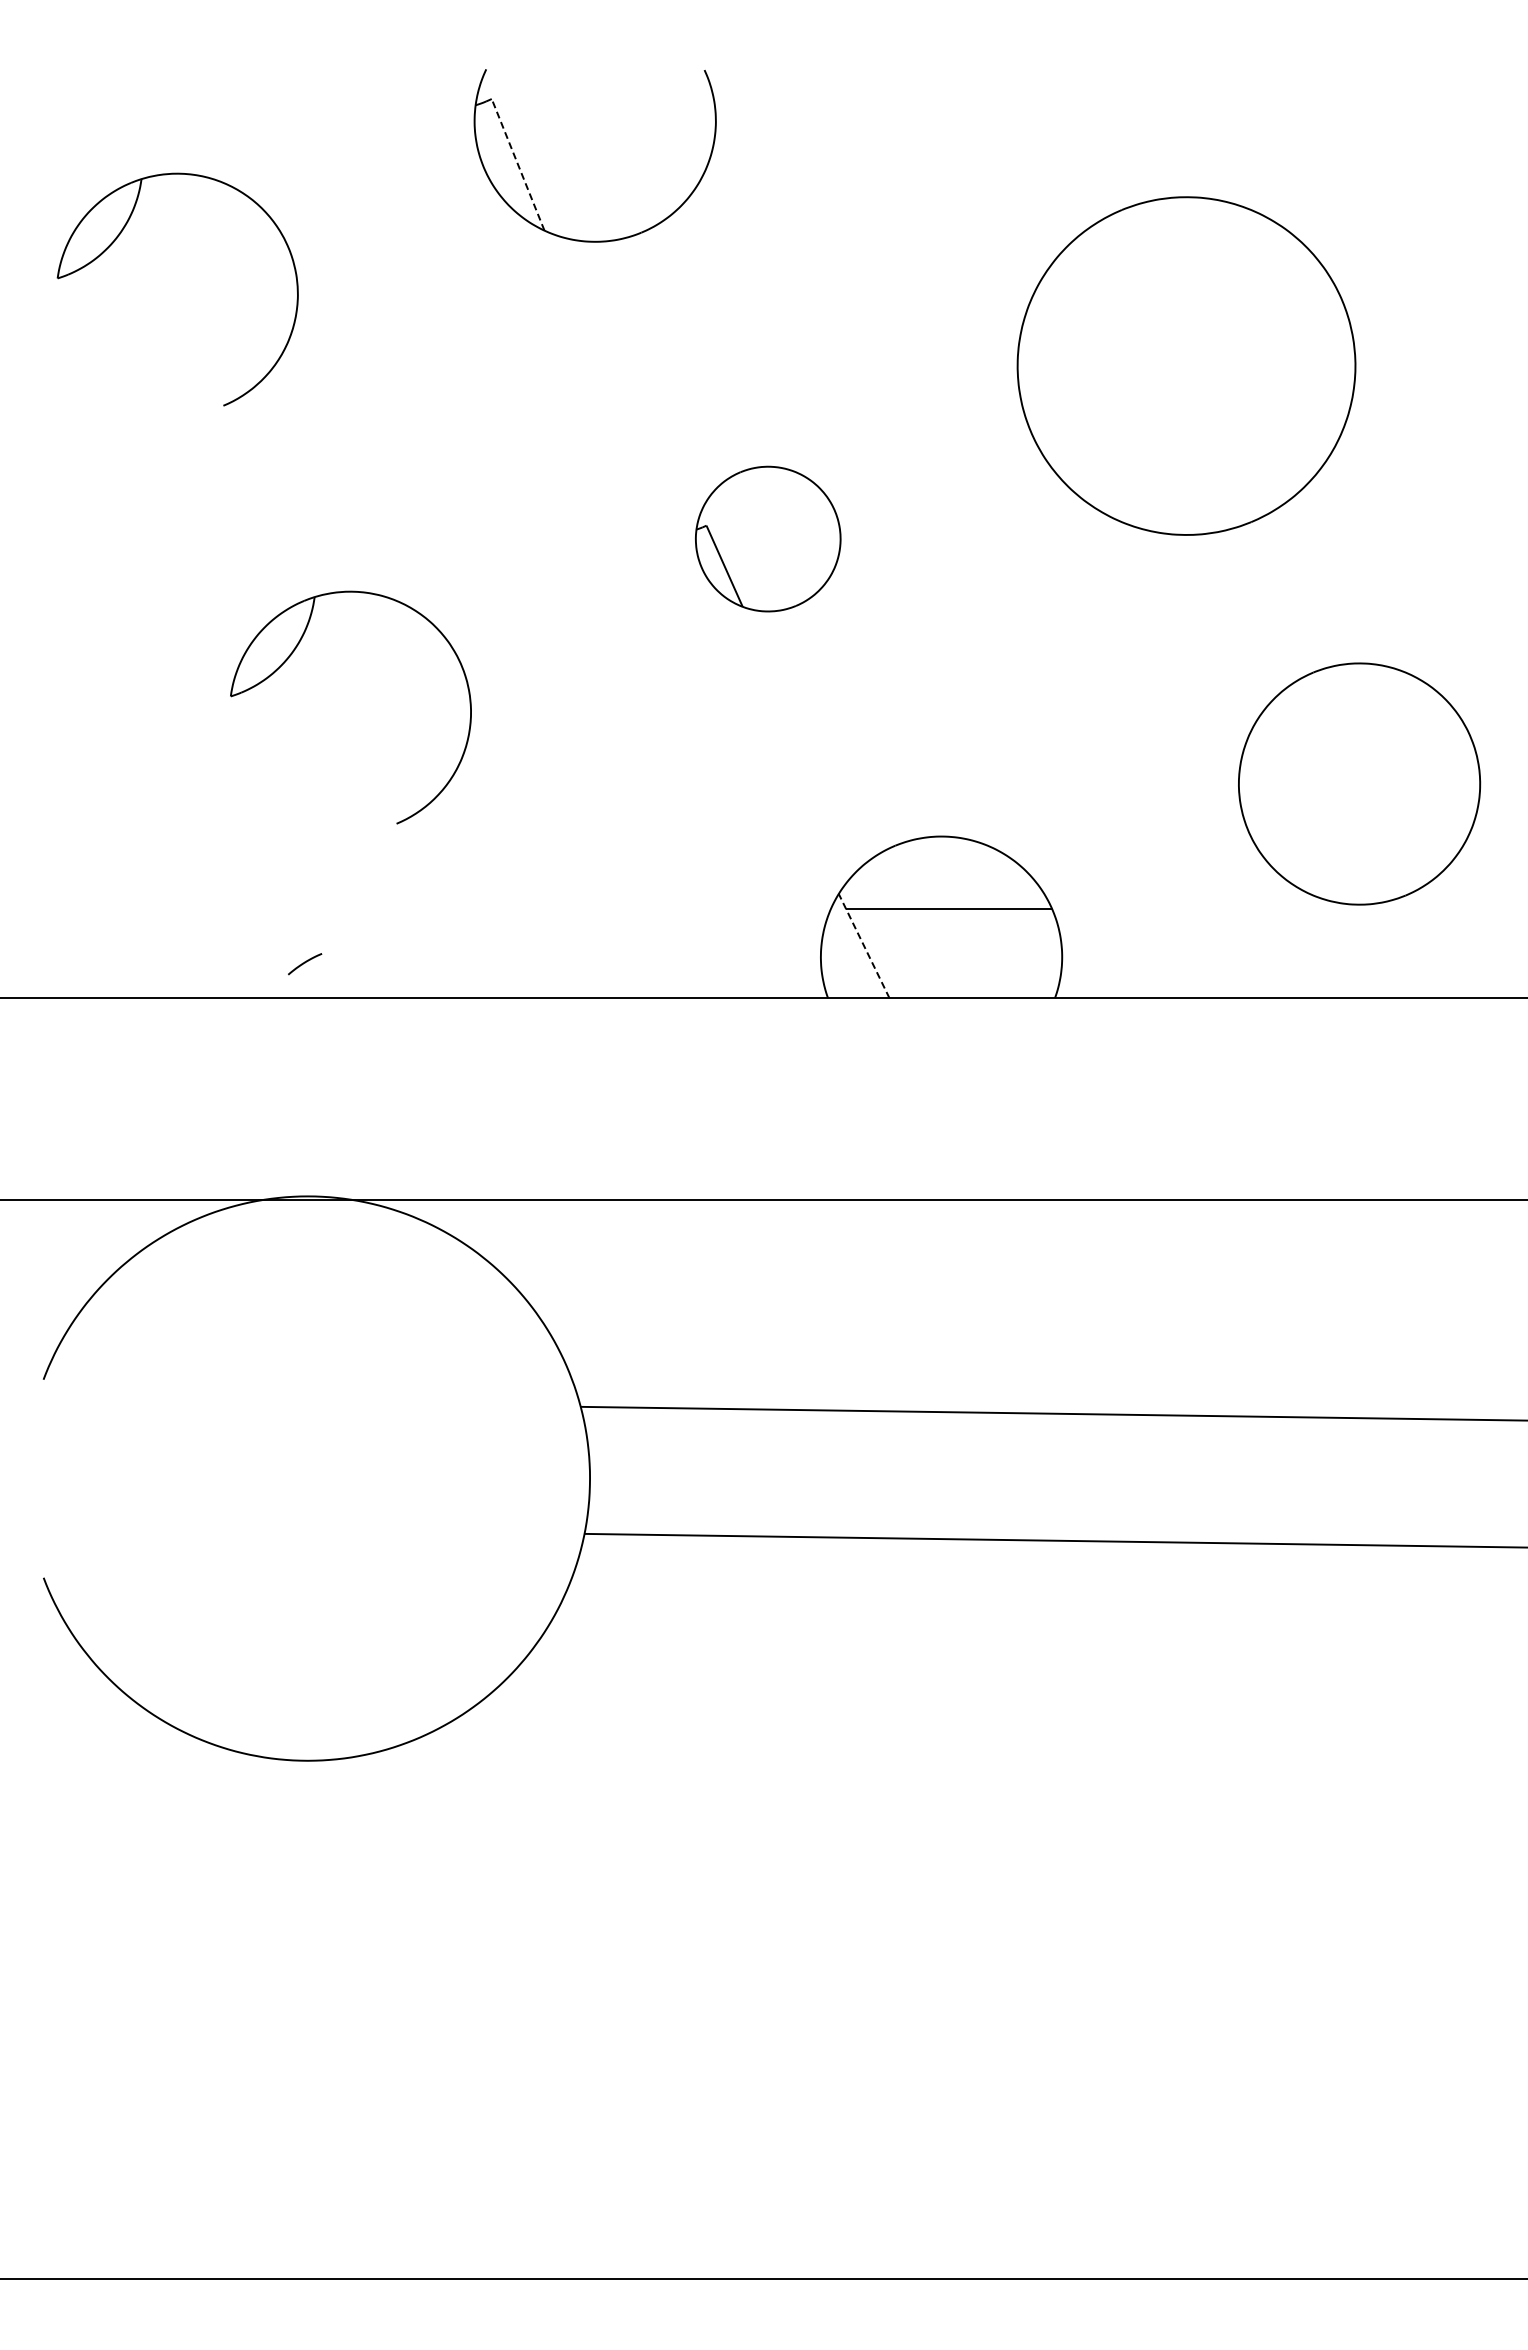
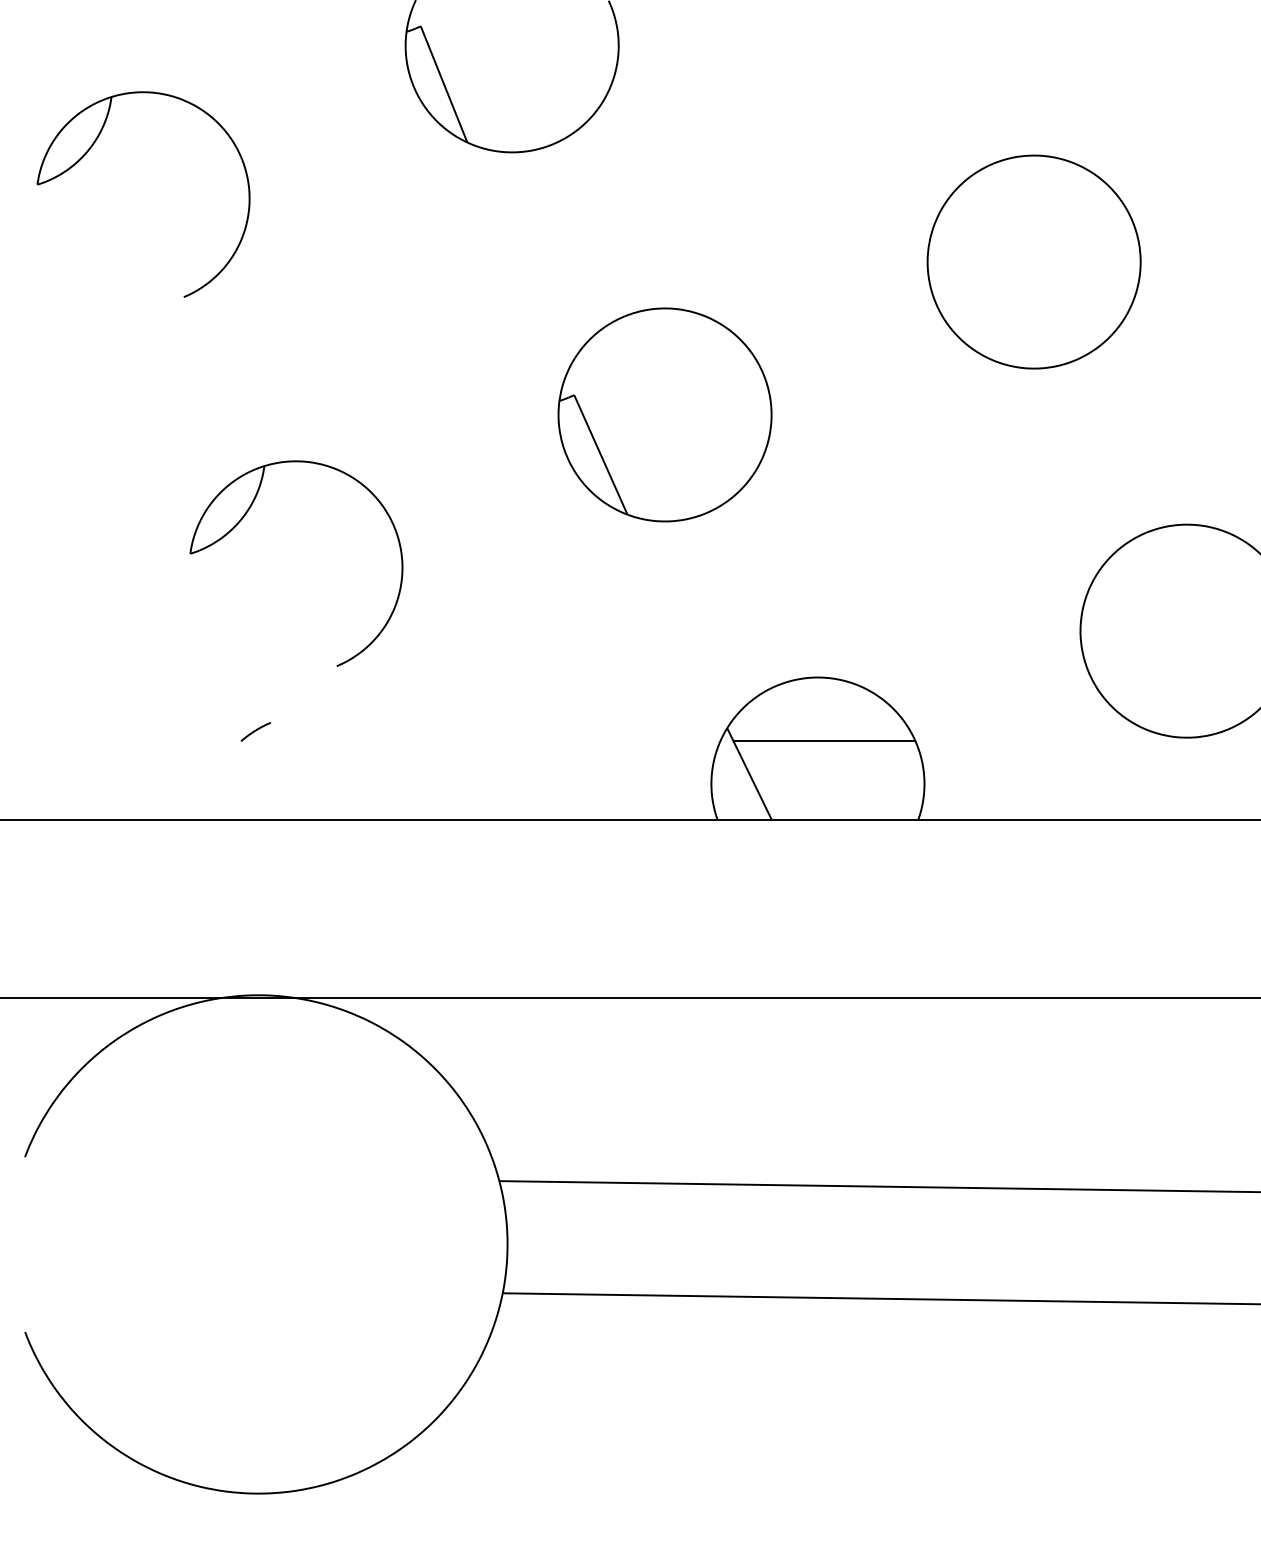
line: (518, 164) -> (444, 84), dashed -> solid
part: (1185, 365) -> (1033, 261), size x0.71
part: (767, 538) -> (664, 414), size x1.67
line: (863, 945) -> (749, 773), dashed -> solid
curve: (305, 963) -> (256, 731), moved

